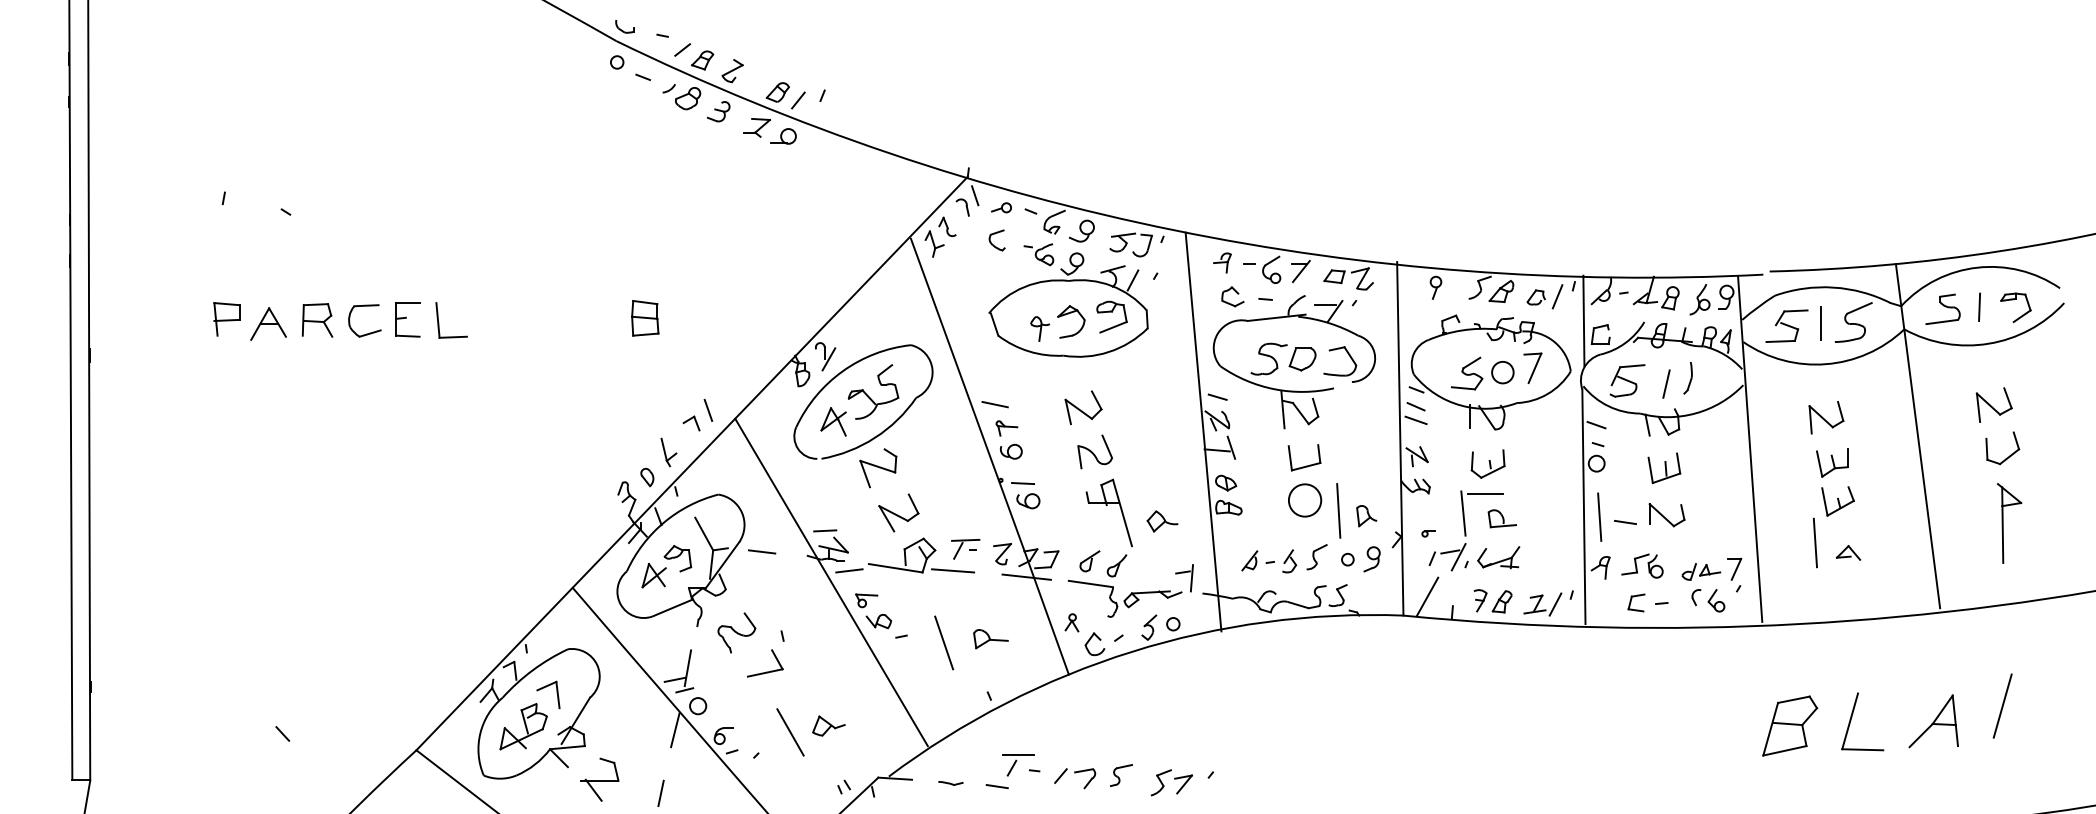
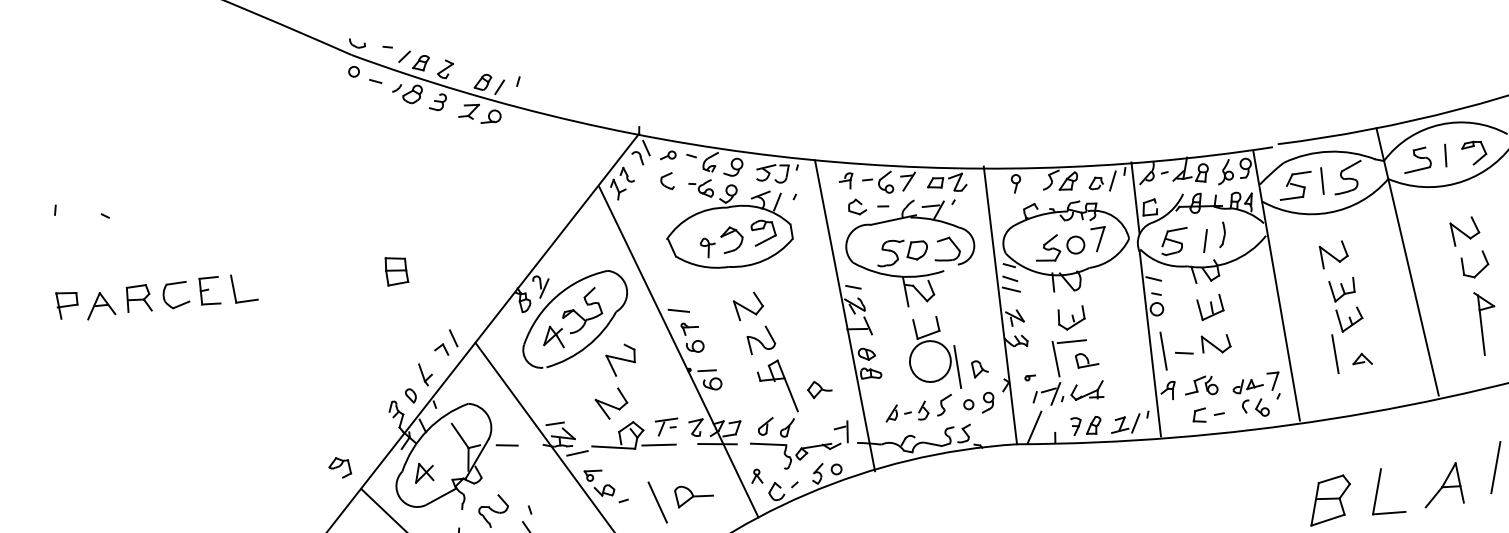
part: (878, 468) -> (621, 360), moved
circle: (1304, 500) -> (929, 361), size x1.6
part: (677, 558) -> (339, 467), moved
part: (990, 639) -> (693, 496), size x1.4

